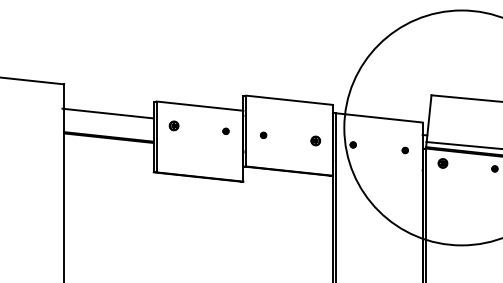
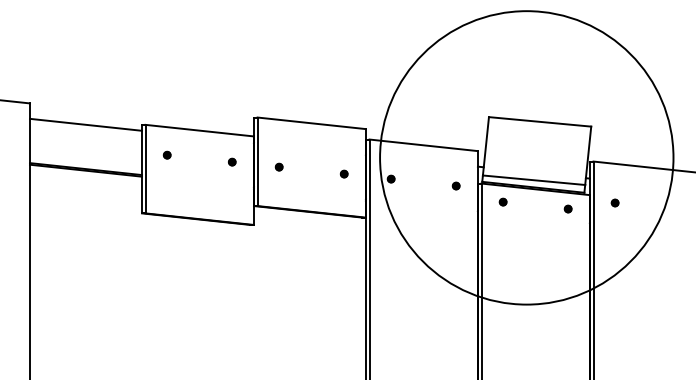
line: (106, 113) -> (85, 124), moved
part: (173, 125) -> (166, 154), size x0.62
part: (315, 140) -> (343, 173), size x0.62
part: (442, 162) -> (502, 201), size x0.62

